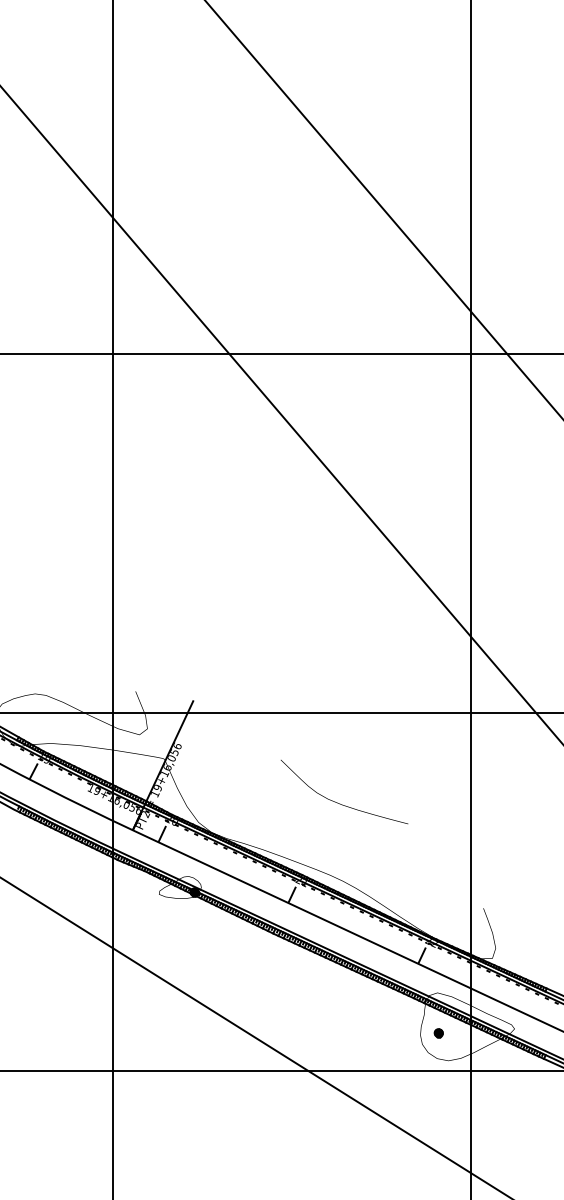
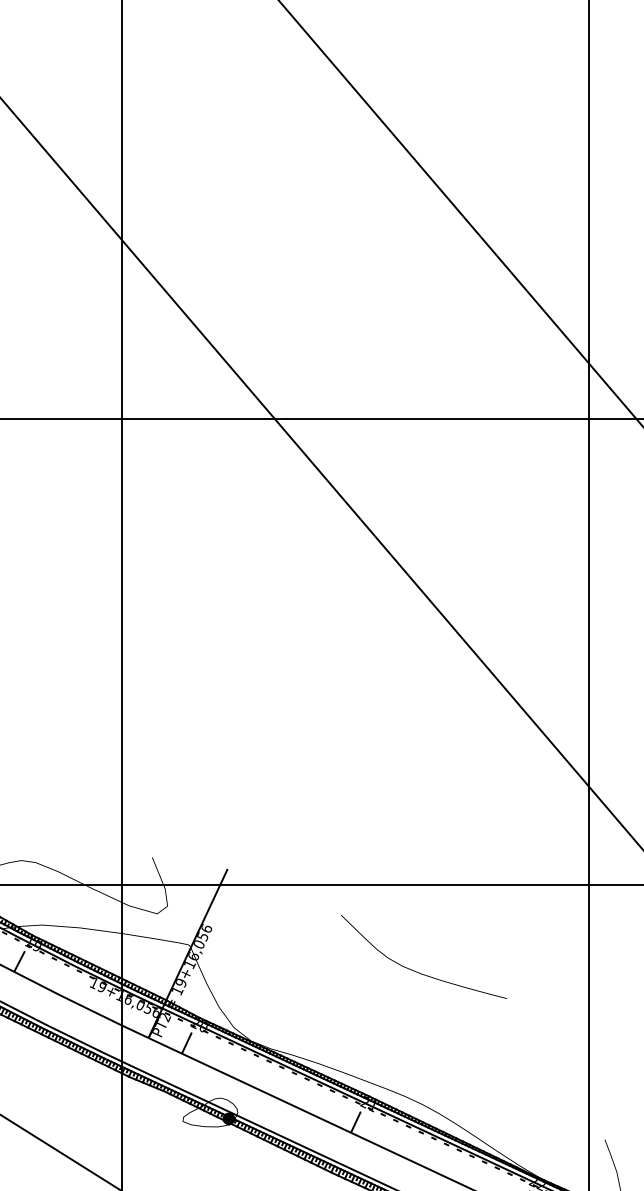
curve: (340, 803) -> (418, 971), moved

